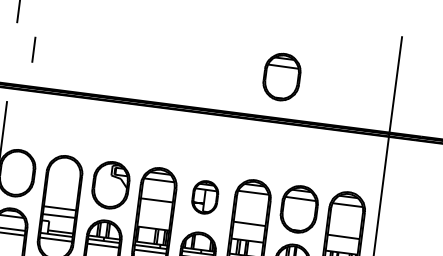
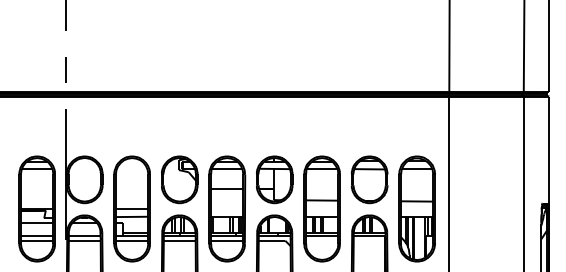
line: (33, 48) -> (65, 69), moved
part: (281, 76) -> (335, 50), removed
part: (205, 196) -> (274, 179), size x1.43

